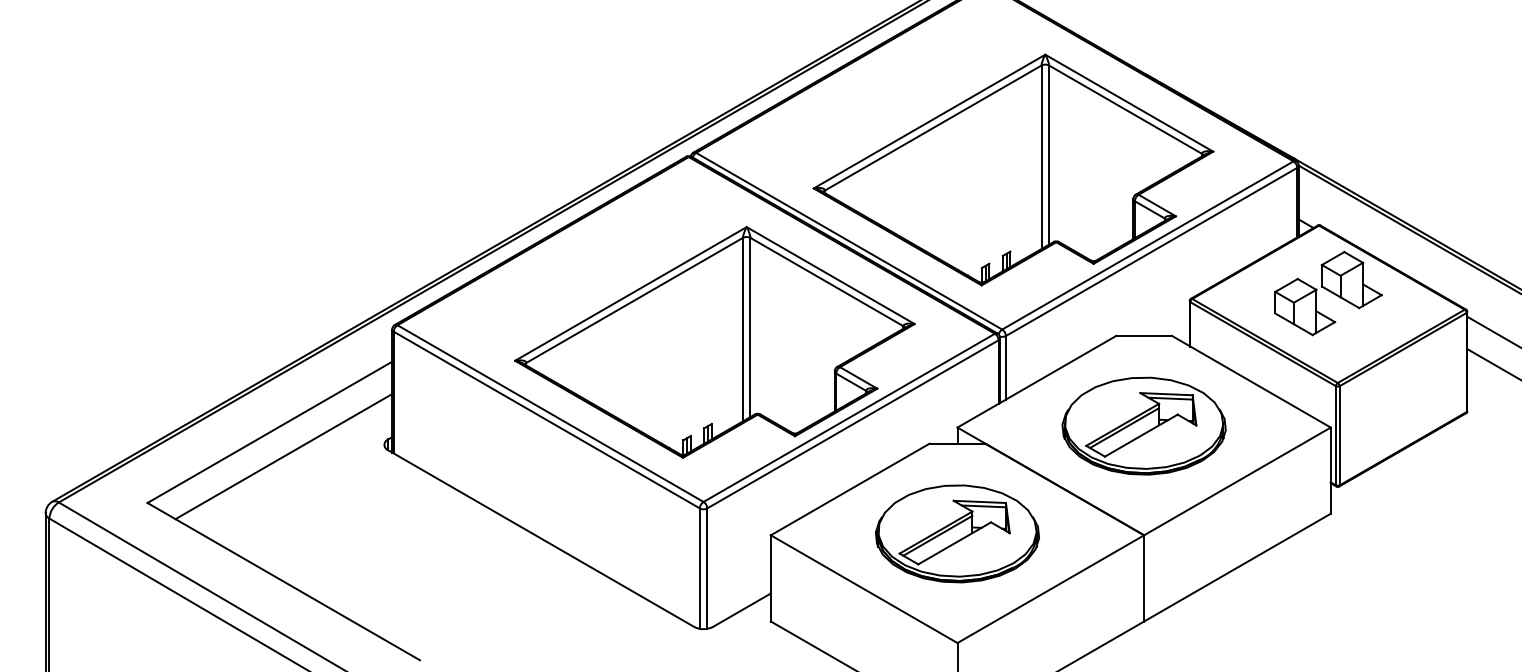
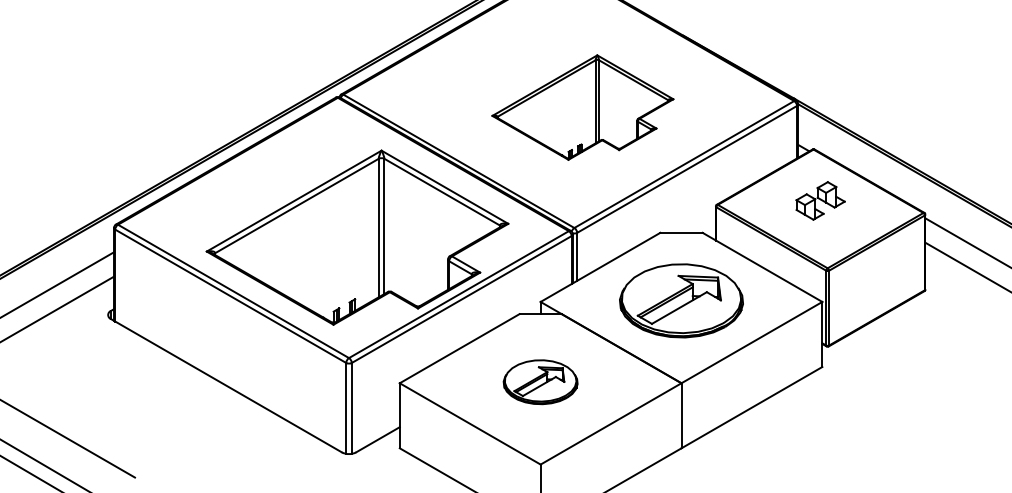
part: (1013, 169) -> (582, 107), size x0.6
part: (1328, 293) -> (820, 200), size x0.6
part: (957, 533) -> (540, 381), size x0.6

